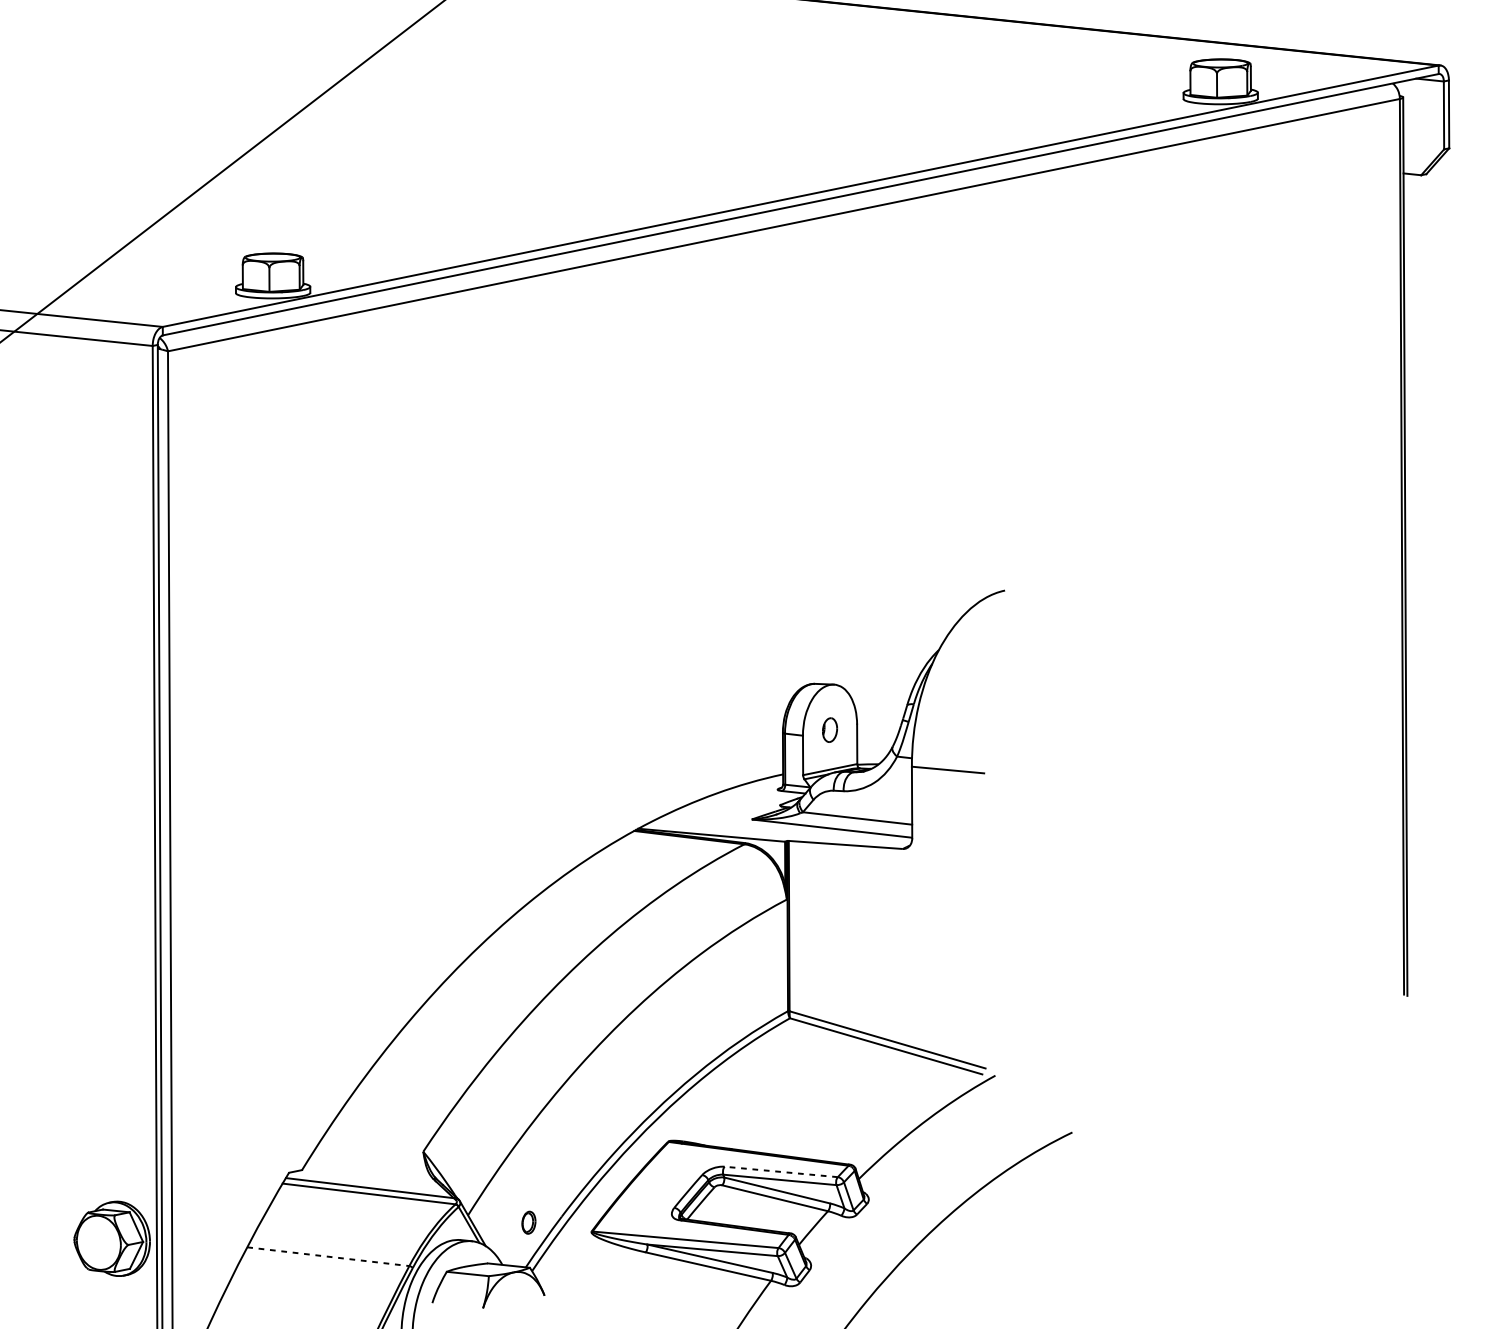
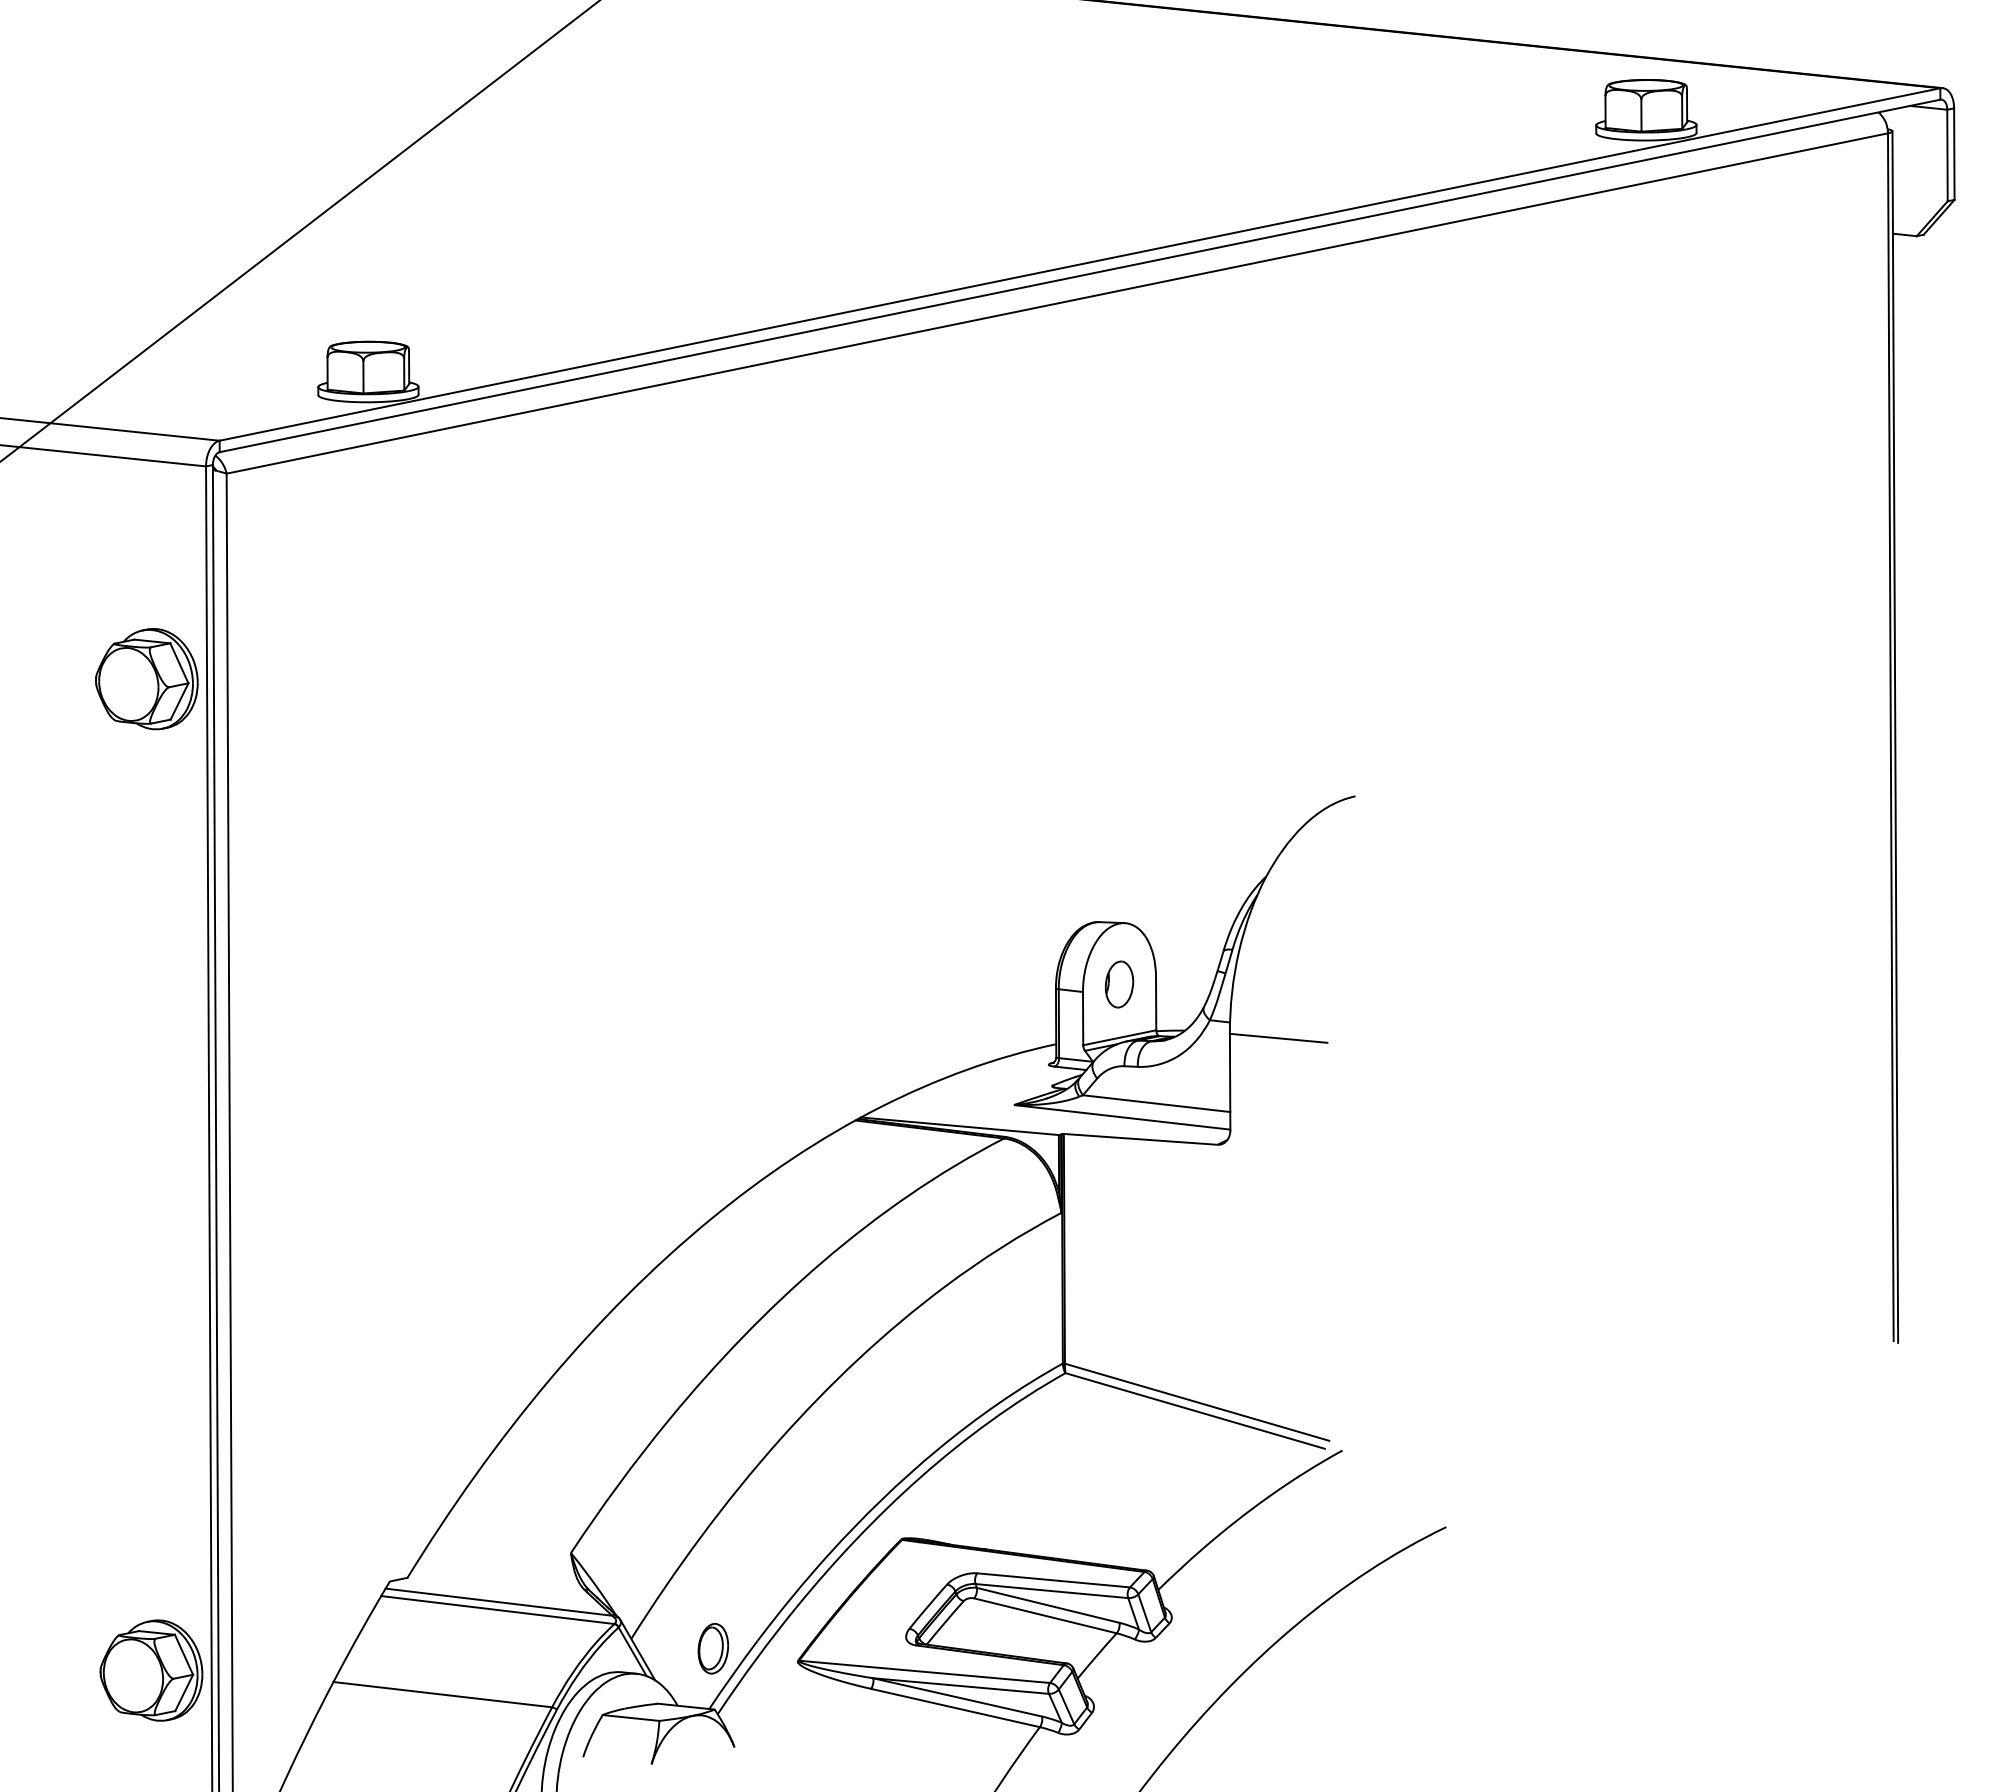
part: (108, 503) -> (146, 679), added
part: (830, 730) -> (1119, 984), size x1.43
line: (781, 1172) -> (1053, 1580), dashed -> solid
part: (528, 1222) -> (713, 1648), size x1.67
line: (328, 1256) -> (443, 1694), dashed -> solid

